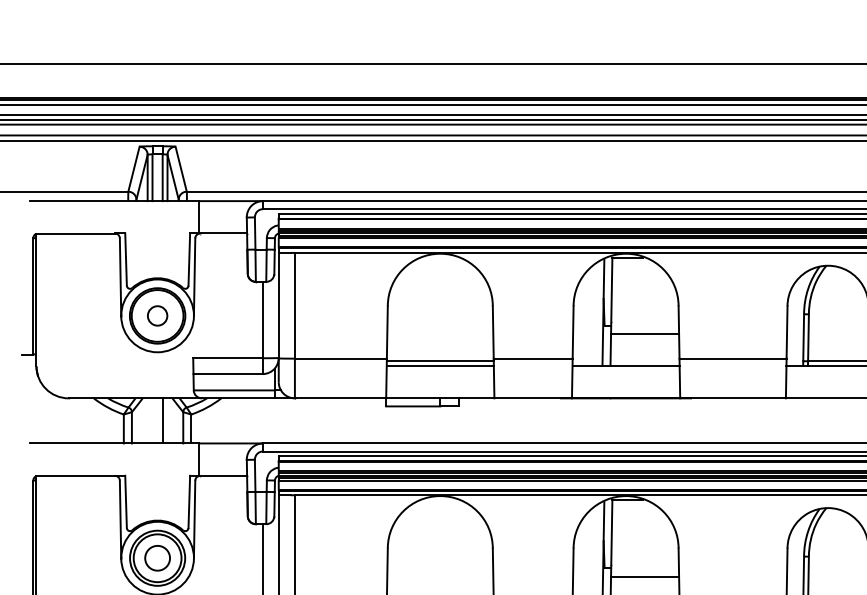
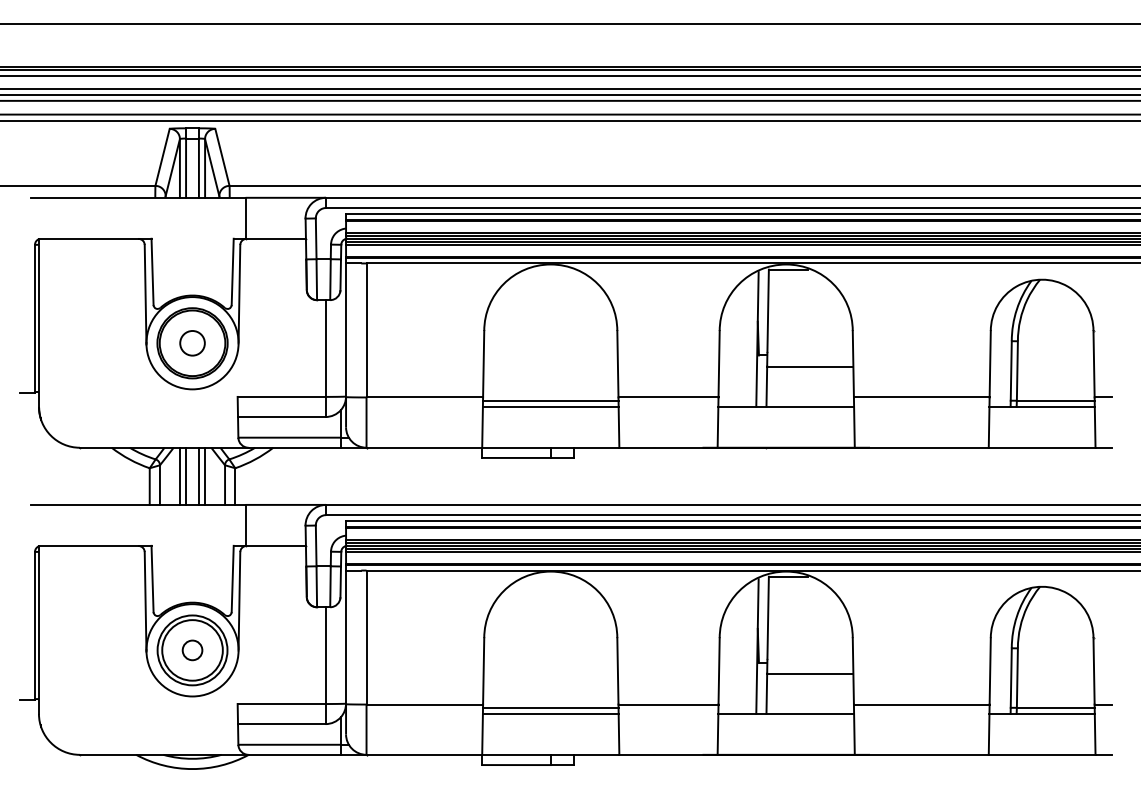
line: (147, 420) -> (179, 475), added
line: (152, 420) -> (186, 475), added
line: (167, 420) -> (205, 475), added
circle: (157, 558) -> (192, 650), size x0.62

